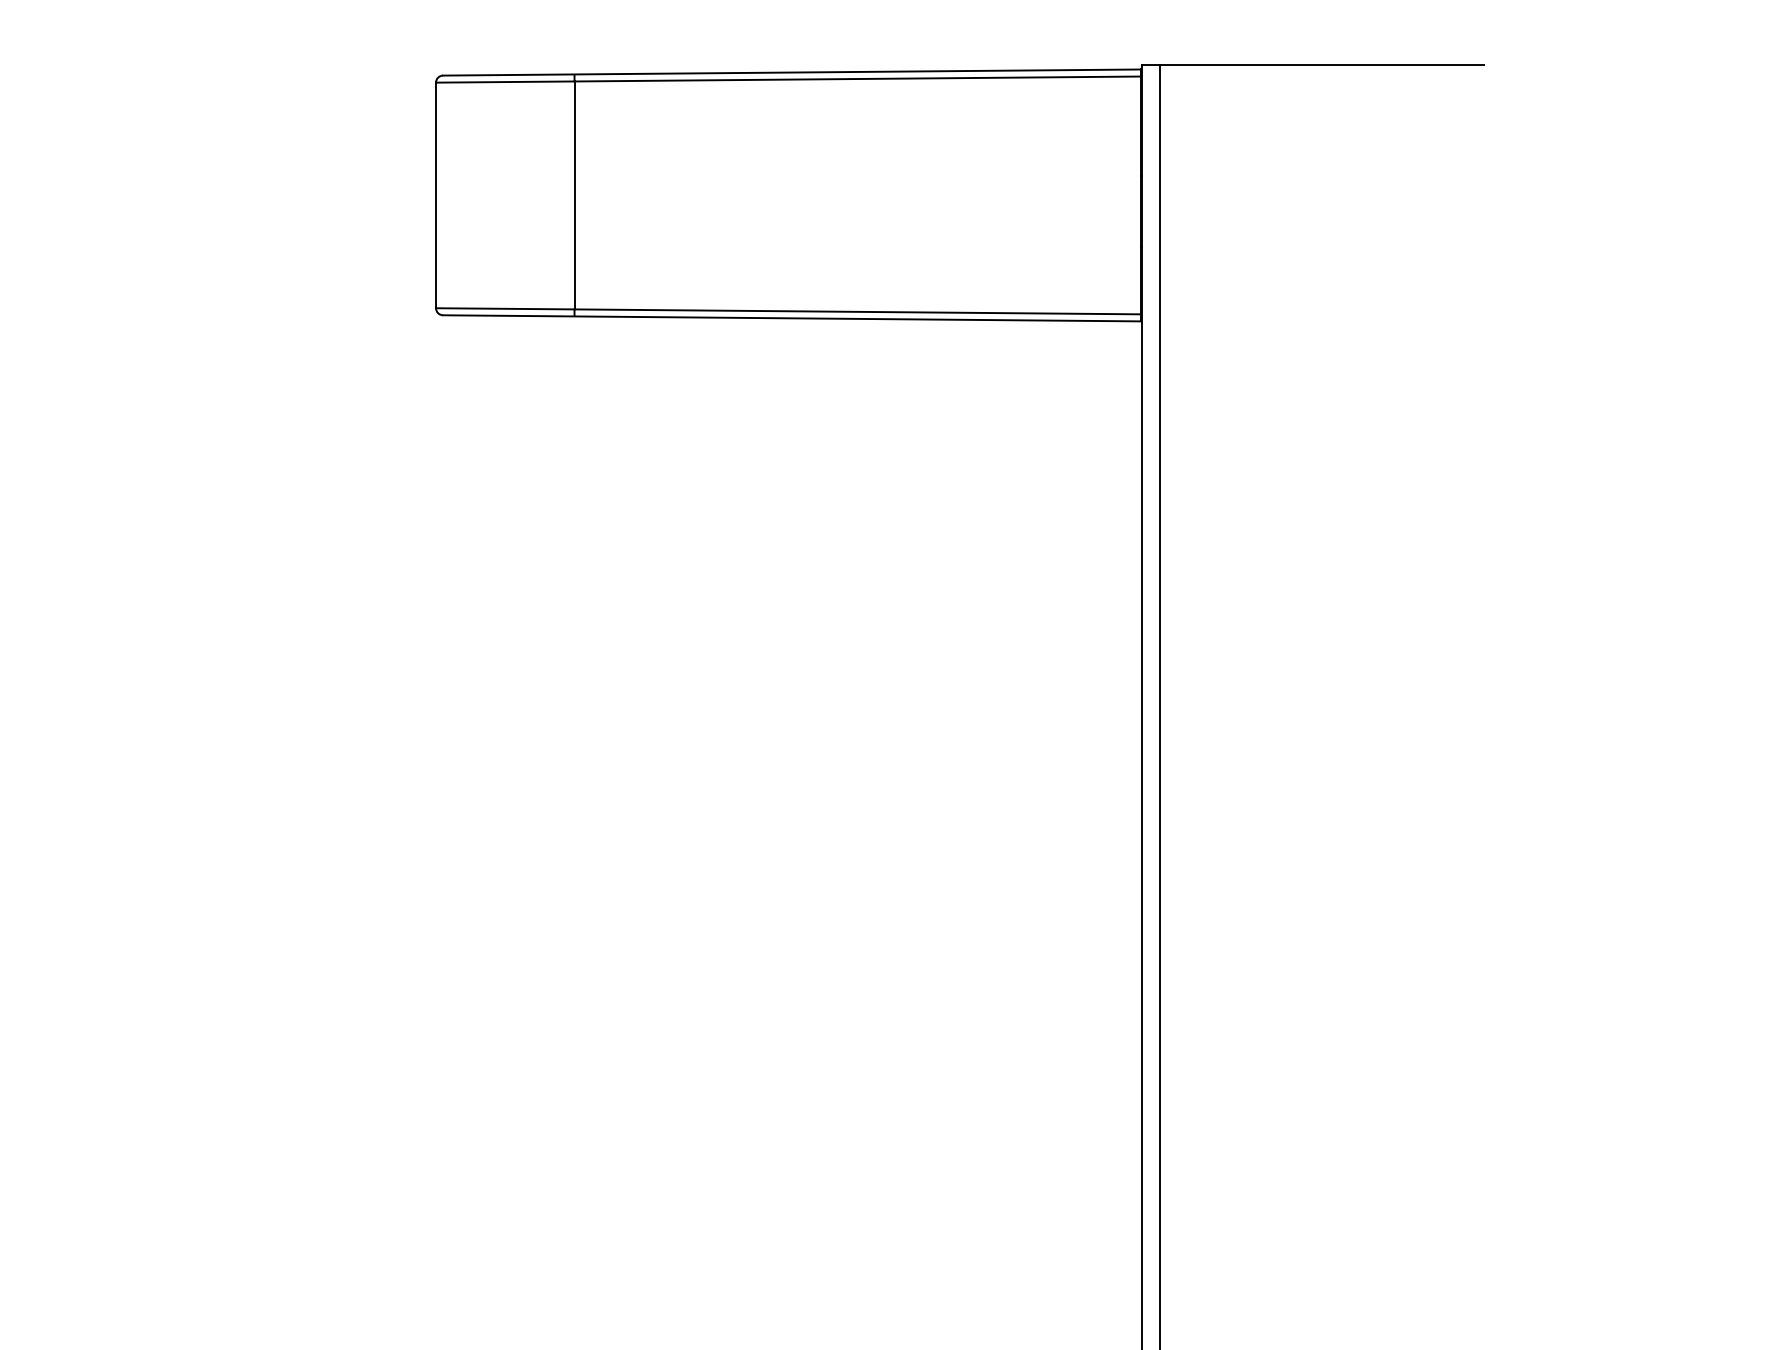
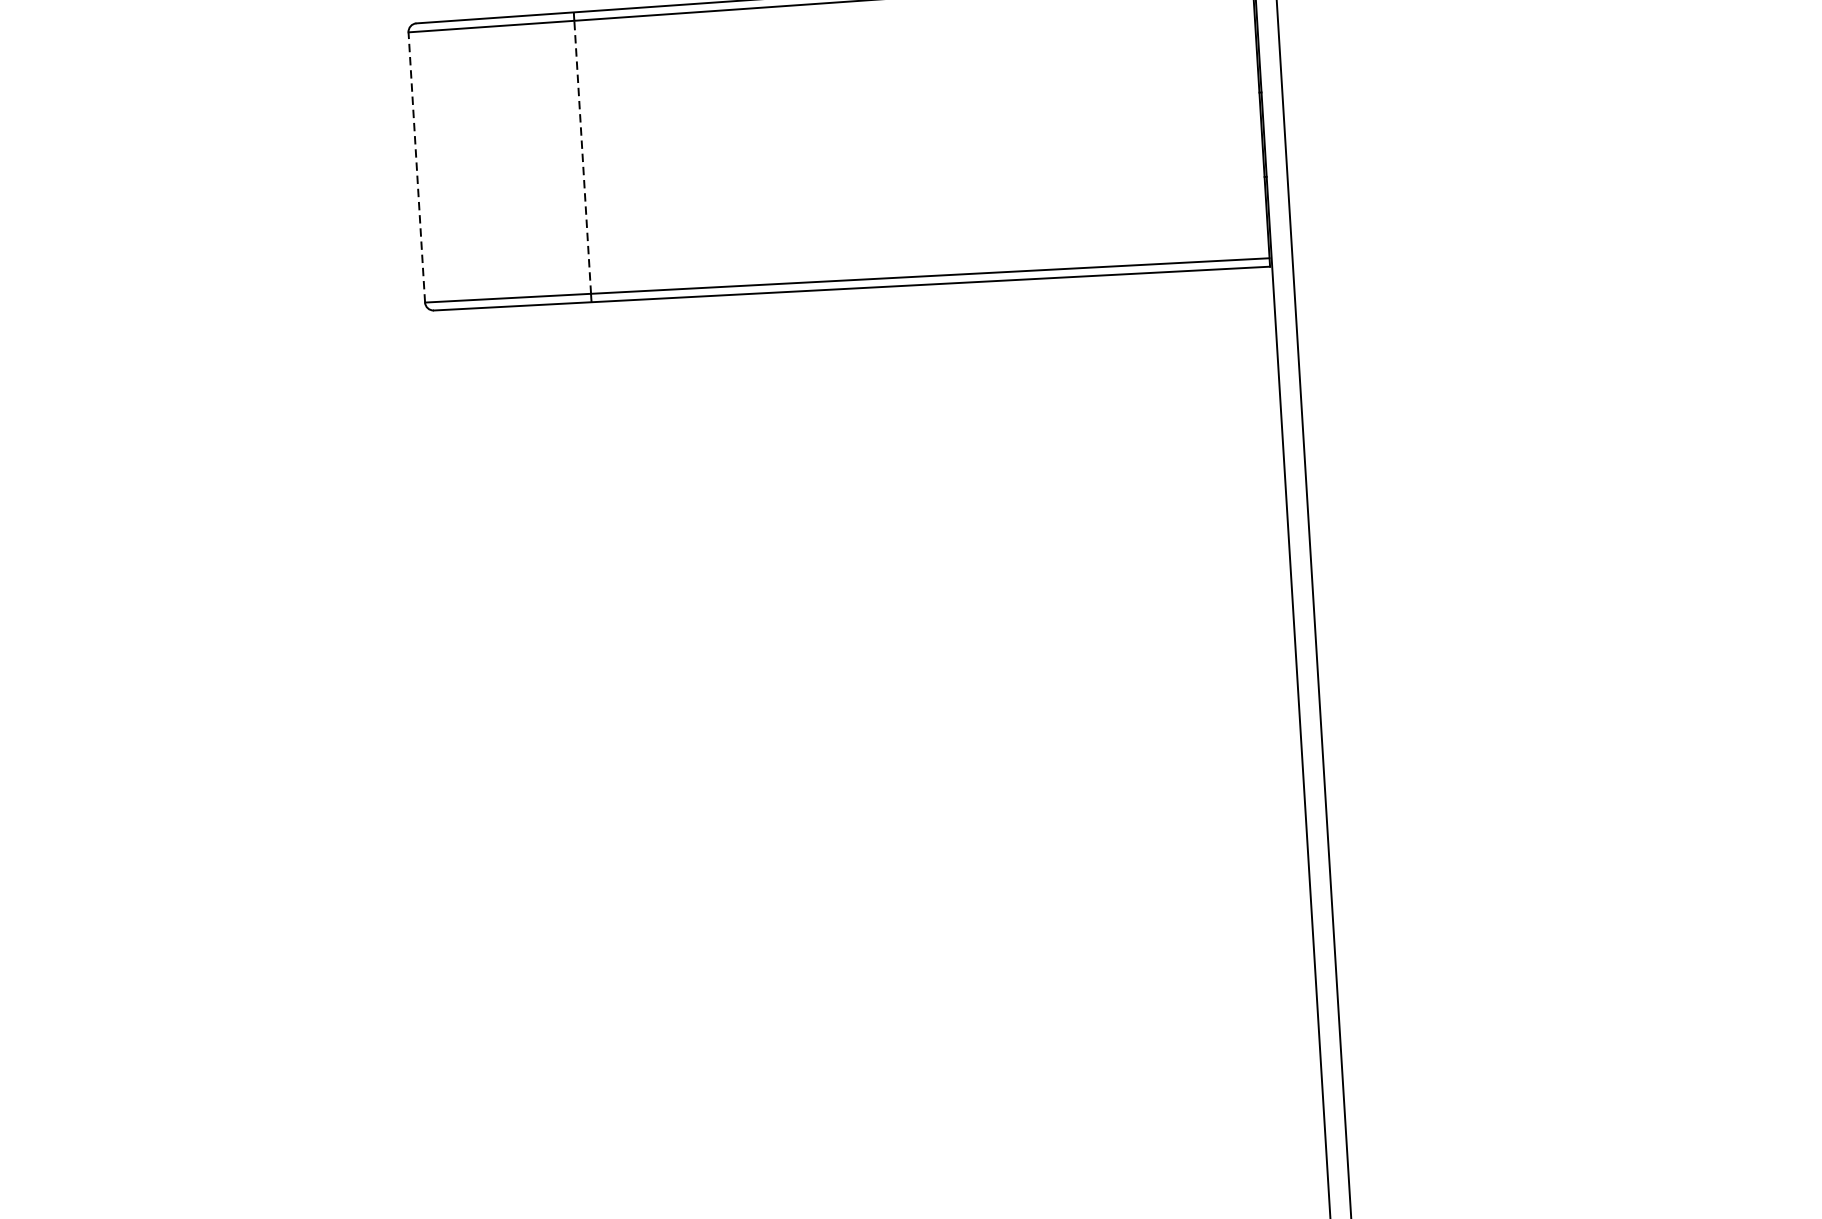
line: (436, 195) -> (417, 167), solid -> dashed
line: (574, 195) -> (582, 157), solid -> dashed

